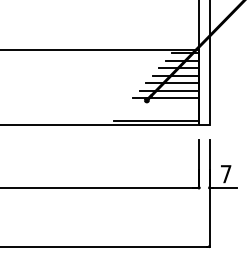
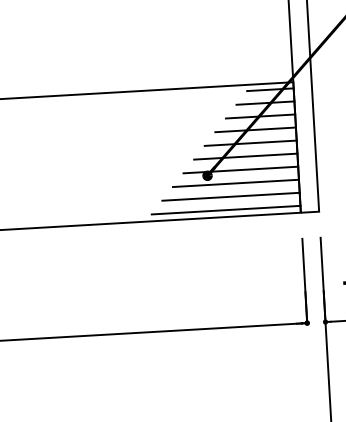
line: (162, 105) -> (235, 183), added
line: (159, 113) -> (230, 197), added

